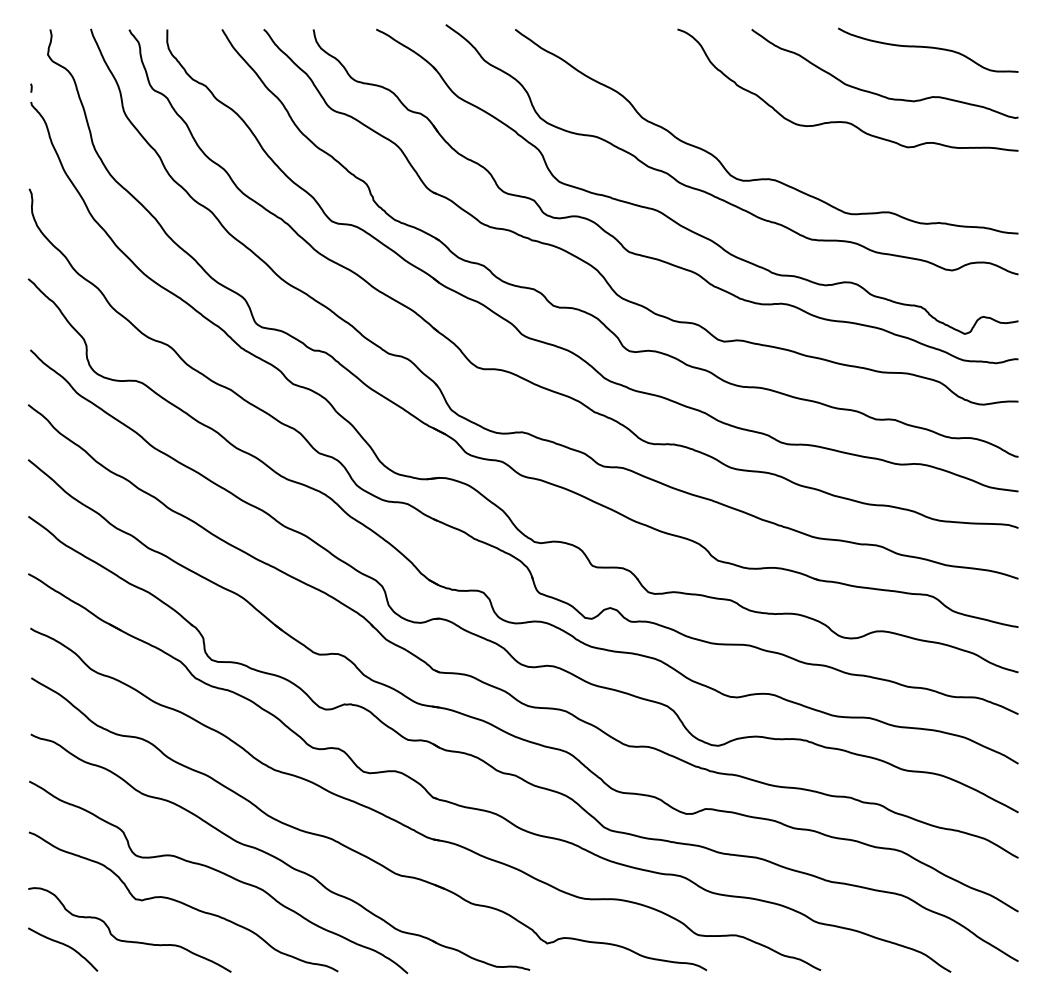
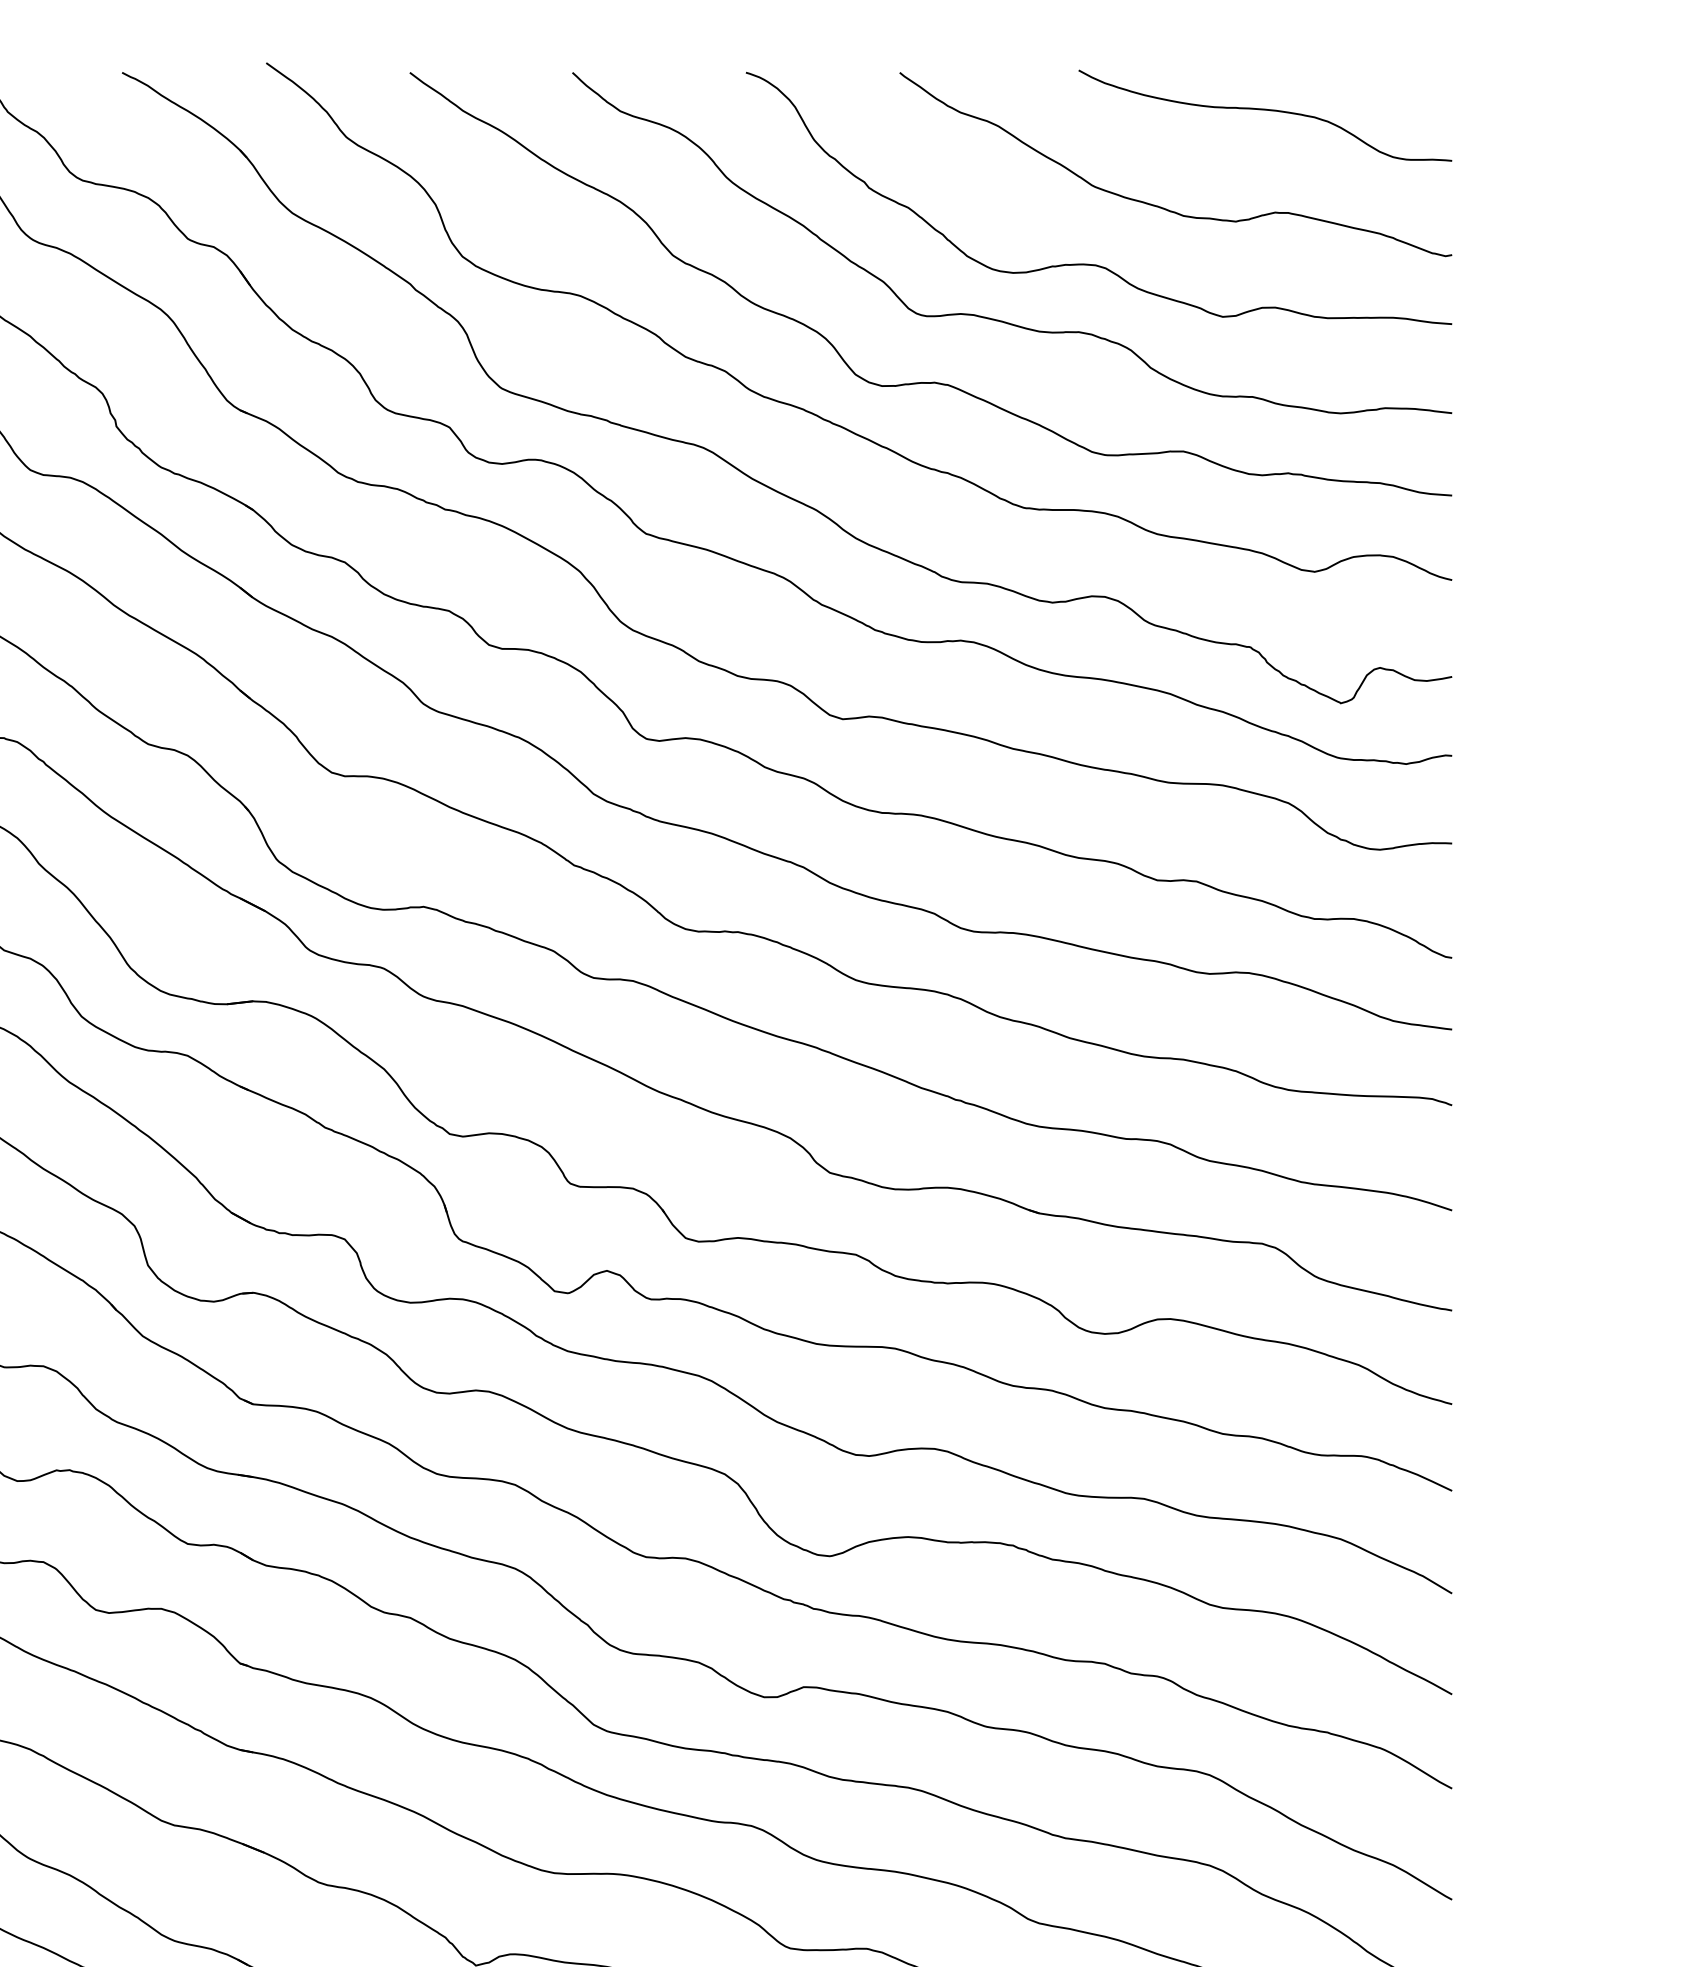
curve: (797, 147) -> (994, 317), added

